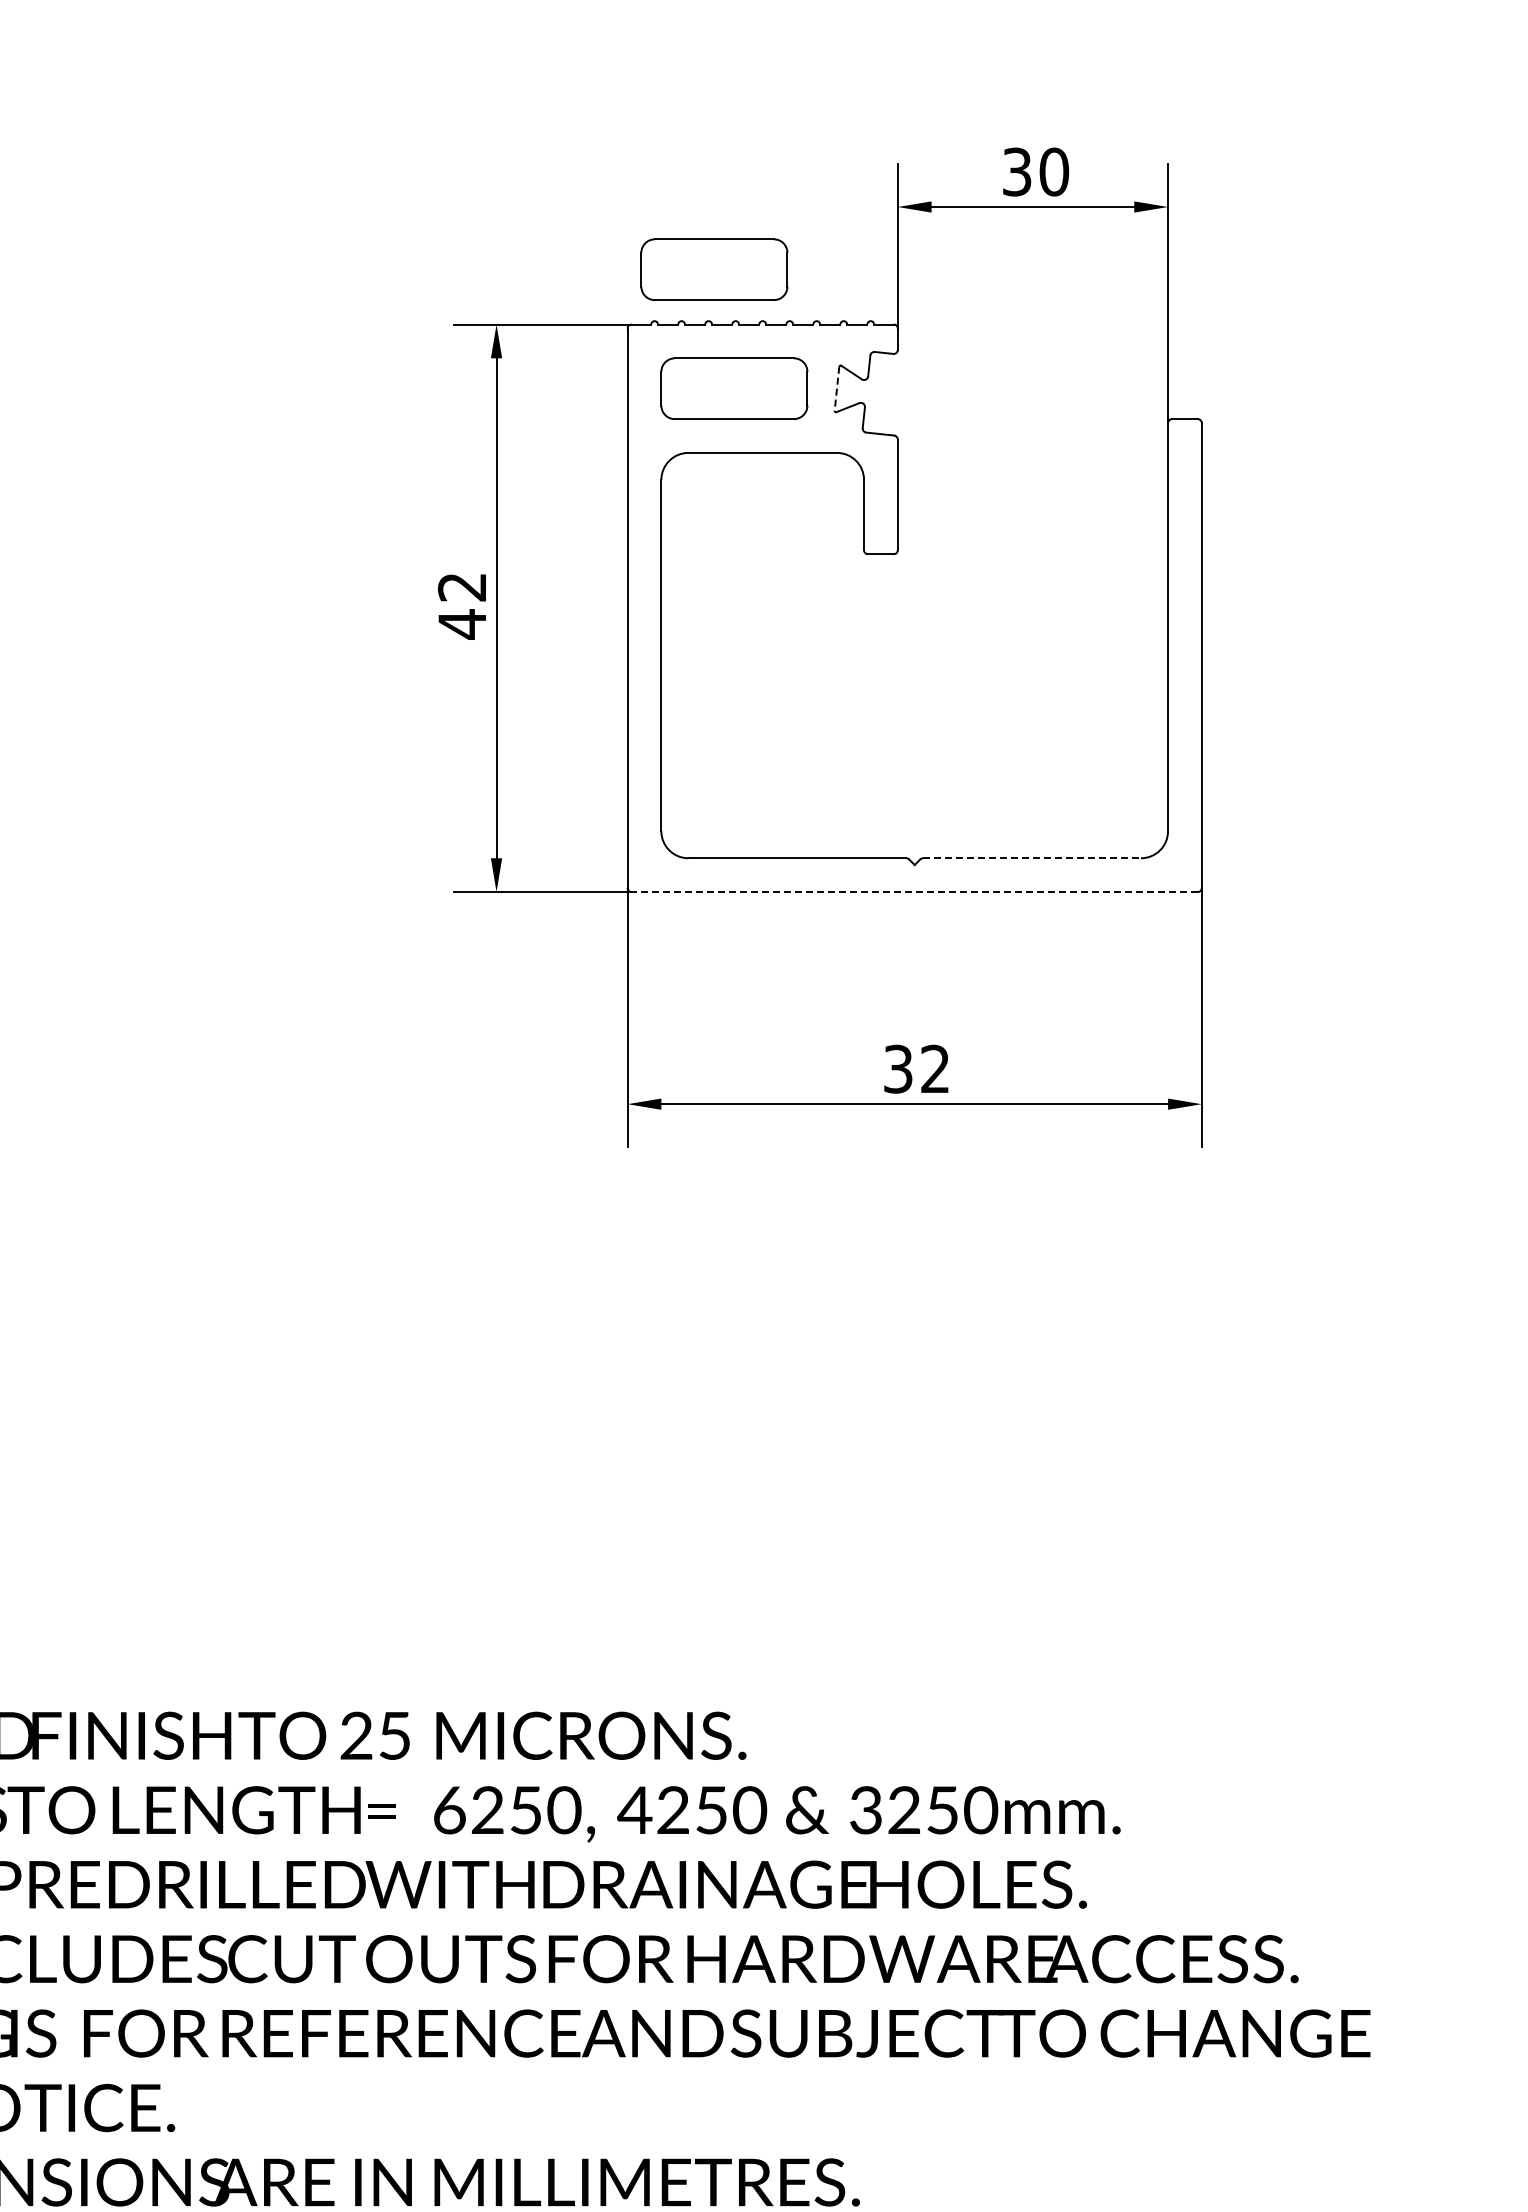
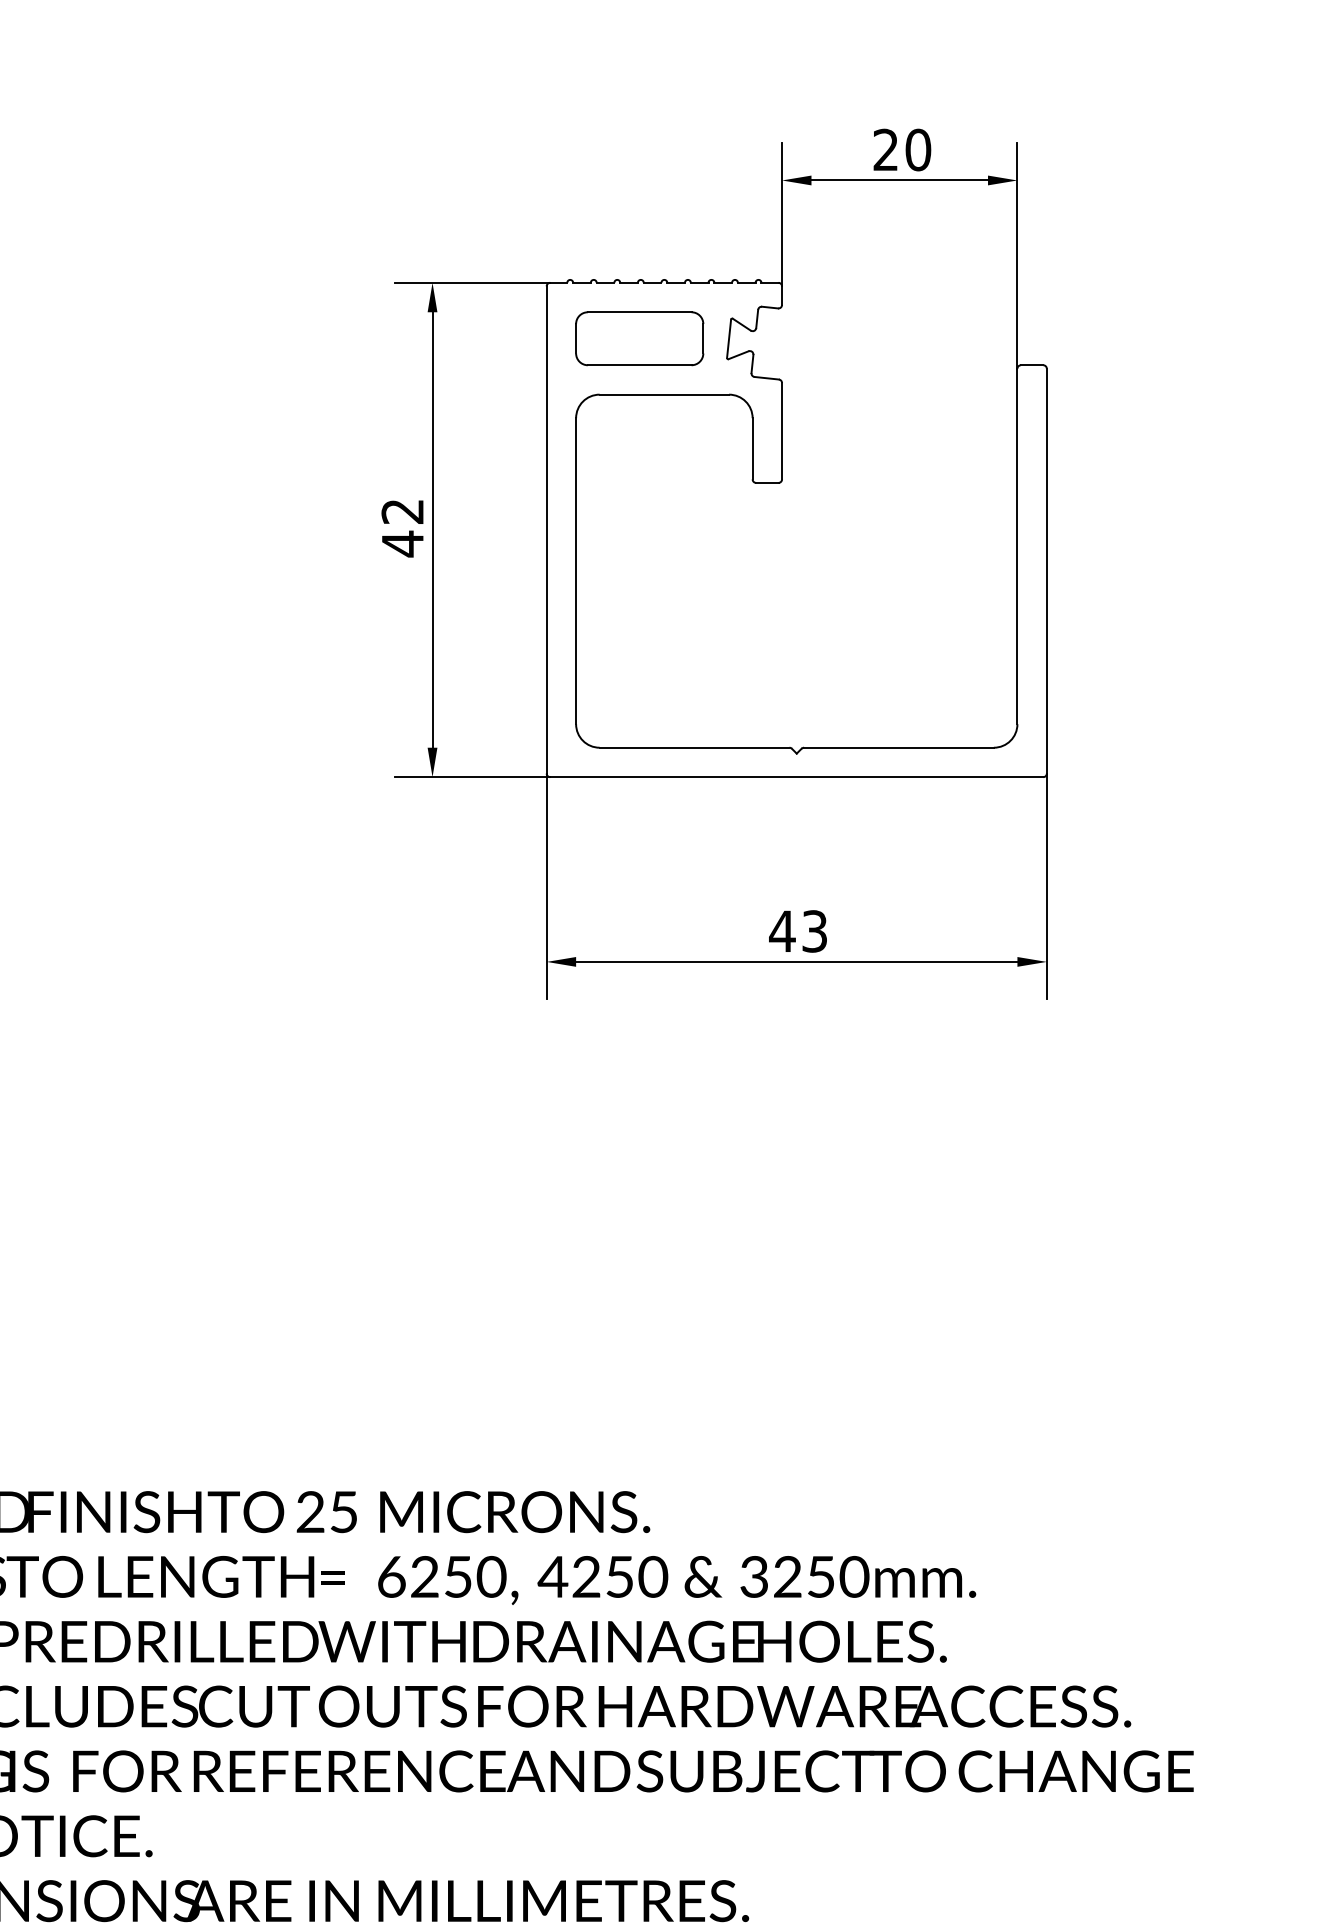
text: (1017, 171) -> (886, 149), 30 -> 20
part: (714, 269) -> (622, 234), removed
line: (836, 389) -> (728, 339), dashed -> solid
line: (1032, 858) -> (899, 747), dashed -> solid
line: (914, 892) -> (796, 777), dashed -> solid
text: (915, 1068) -> (797, 930), 32 -> 43

